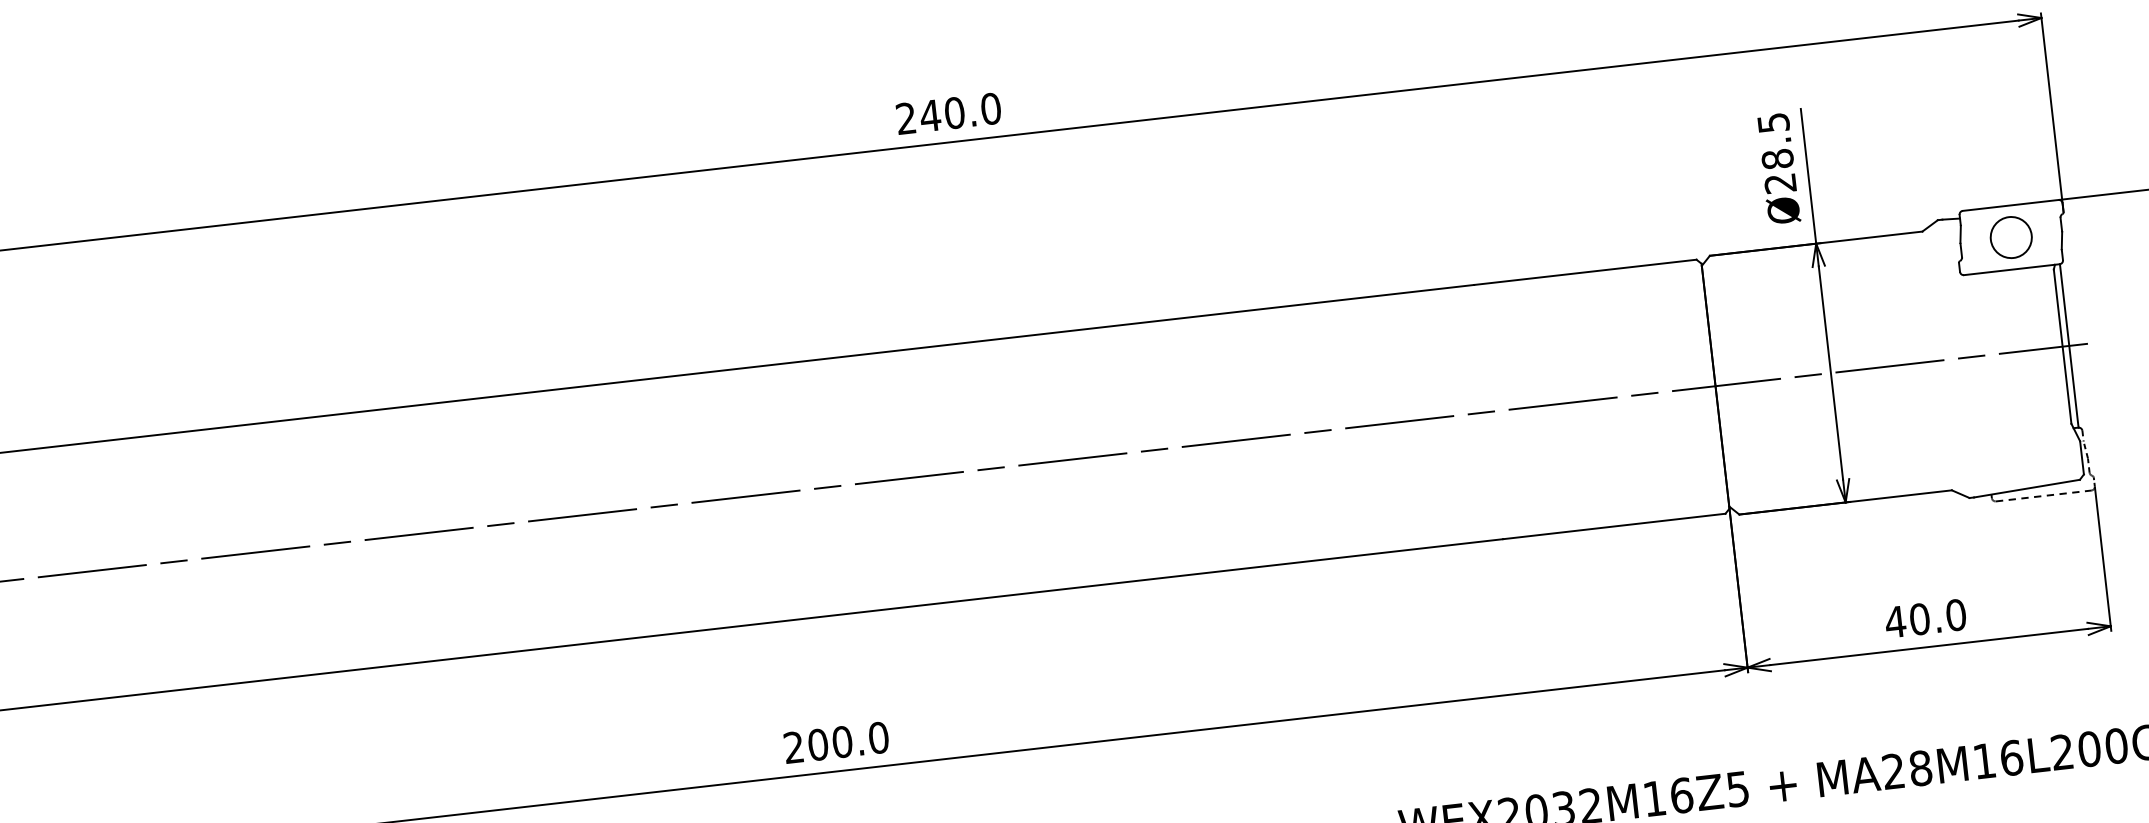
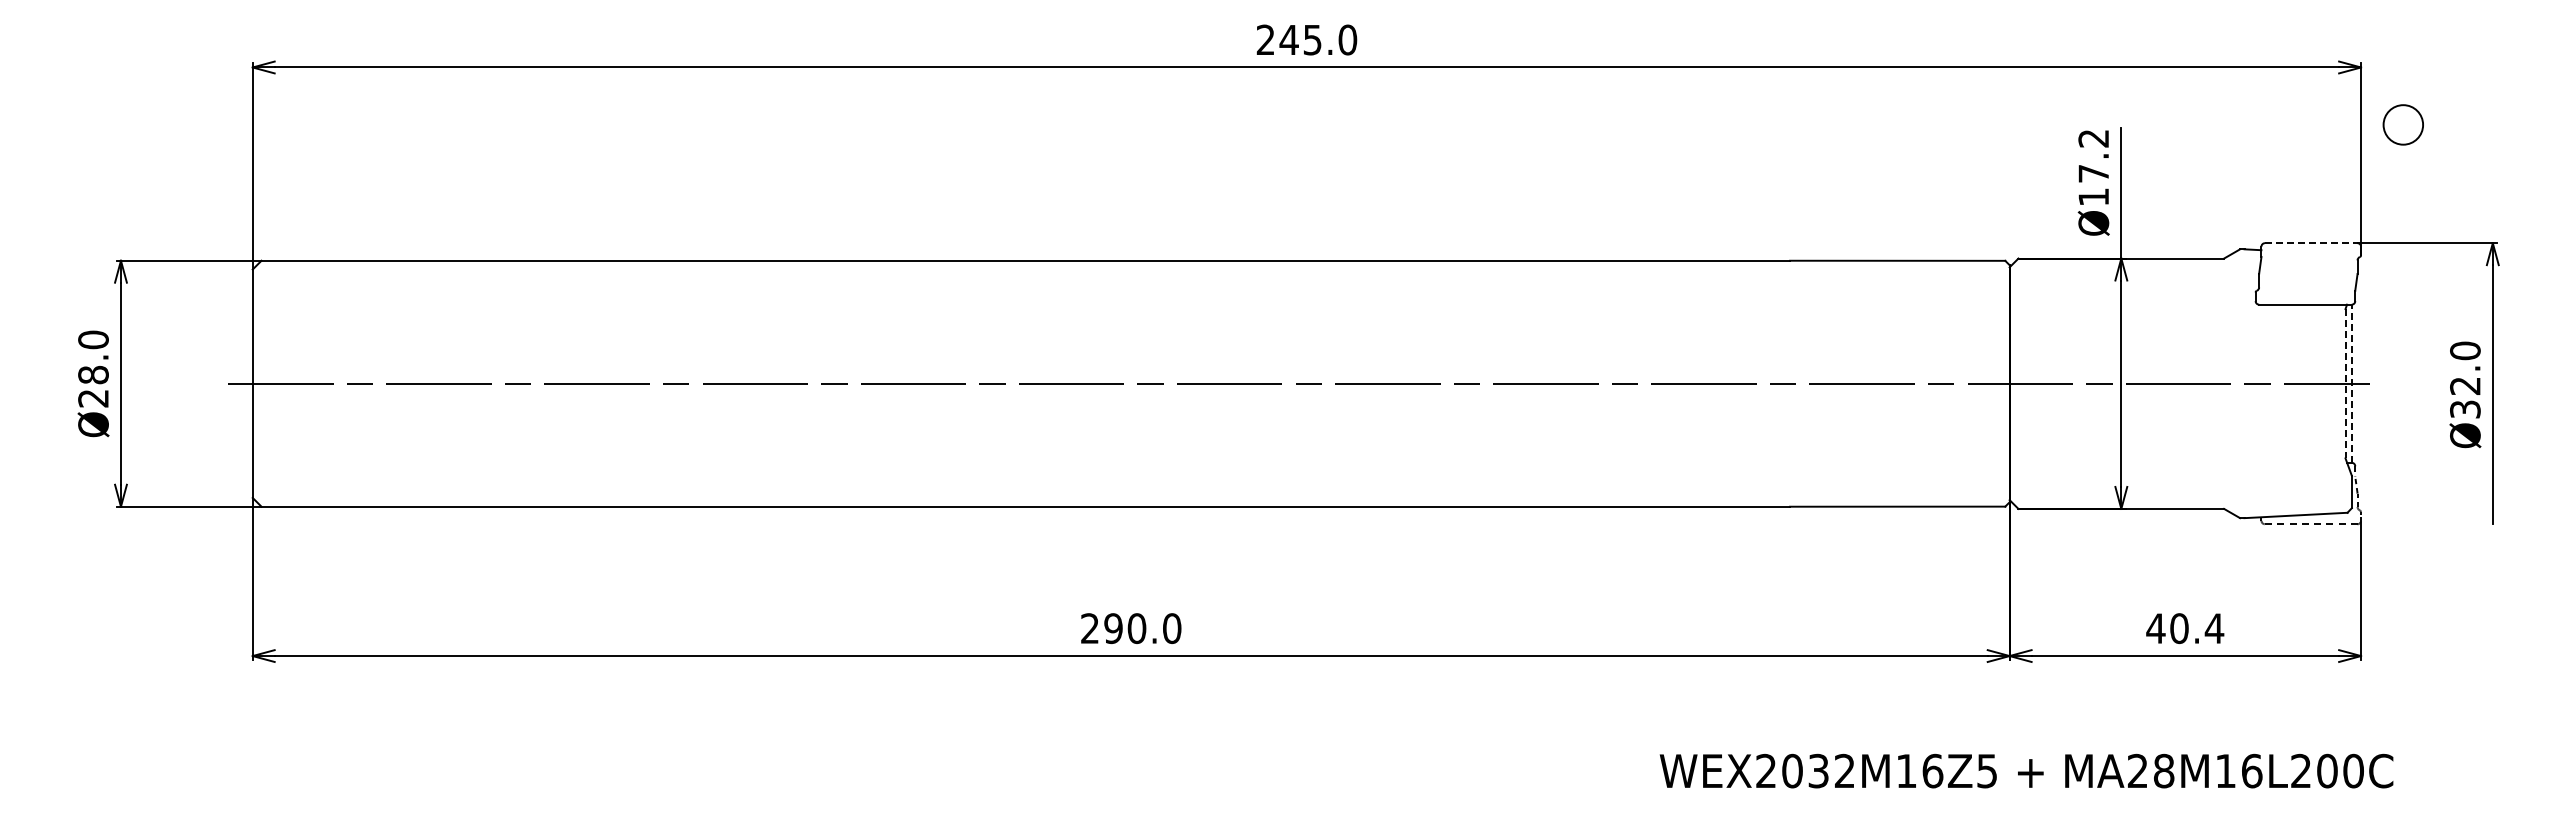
text: (954, 112) -> (1312, 39), 240.0 -> 245.0
text: (1776, 153) -> (2093, 168), Ø28.5 -> Ø17.2
line: (2010, 205) -> (2311, 243), solid -> dashed
circle: (2010, 237) -> (2402, 124), moved
line: (2068, 345) -> (2351, 383), solid -> dashed
line: (2062, 346) -> (2345, 383), solid -> dashed
text: (1956, 615) -> (2214, 628), 40.0 -> 40.4
text: (818, 744) -> (1113, 628), 200.0 -> 290.0

